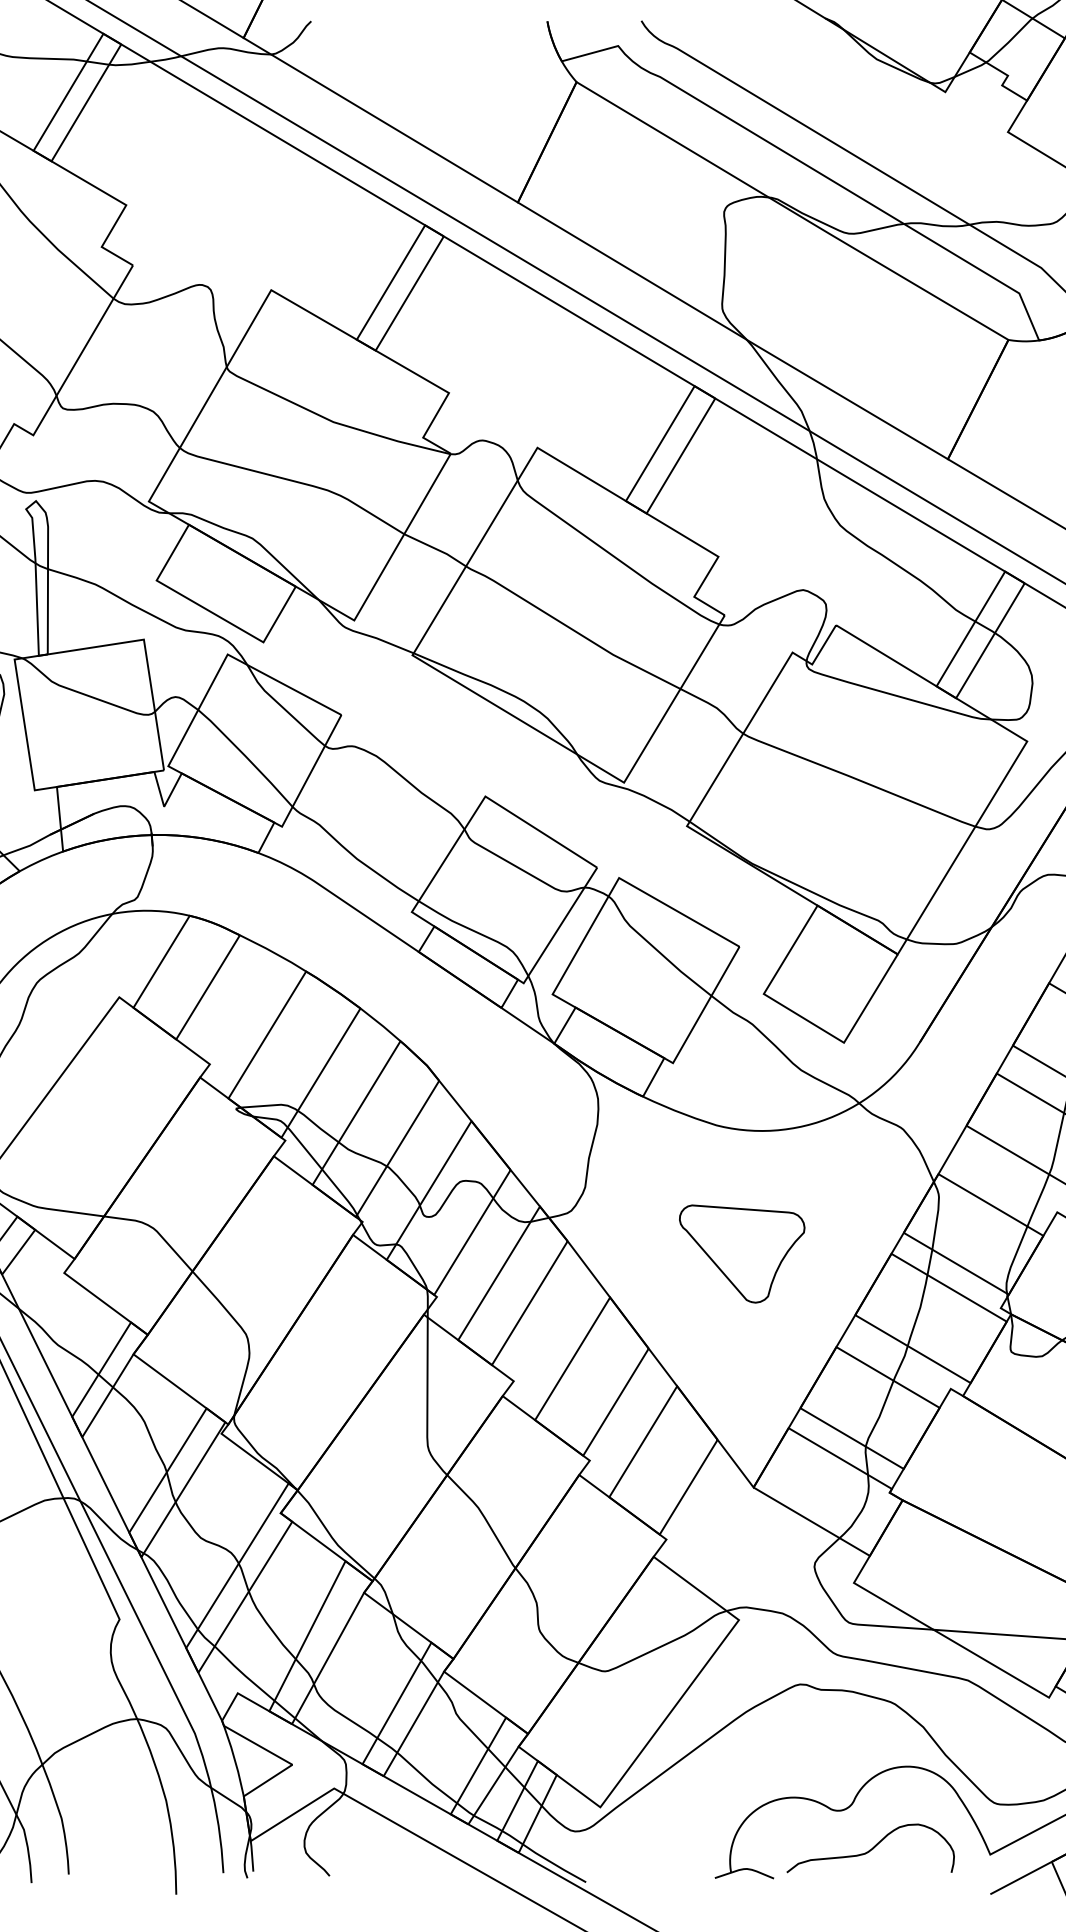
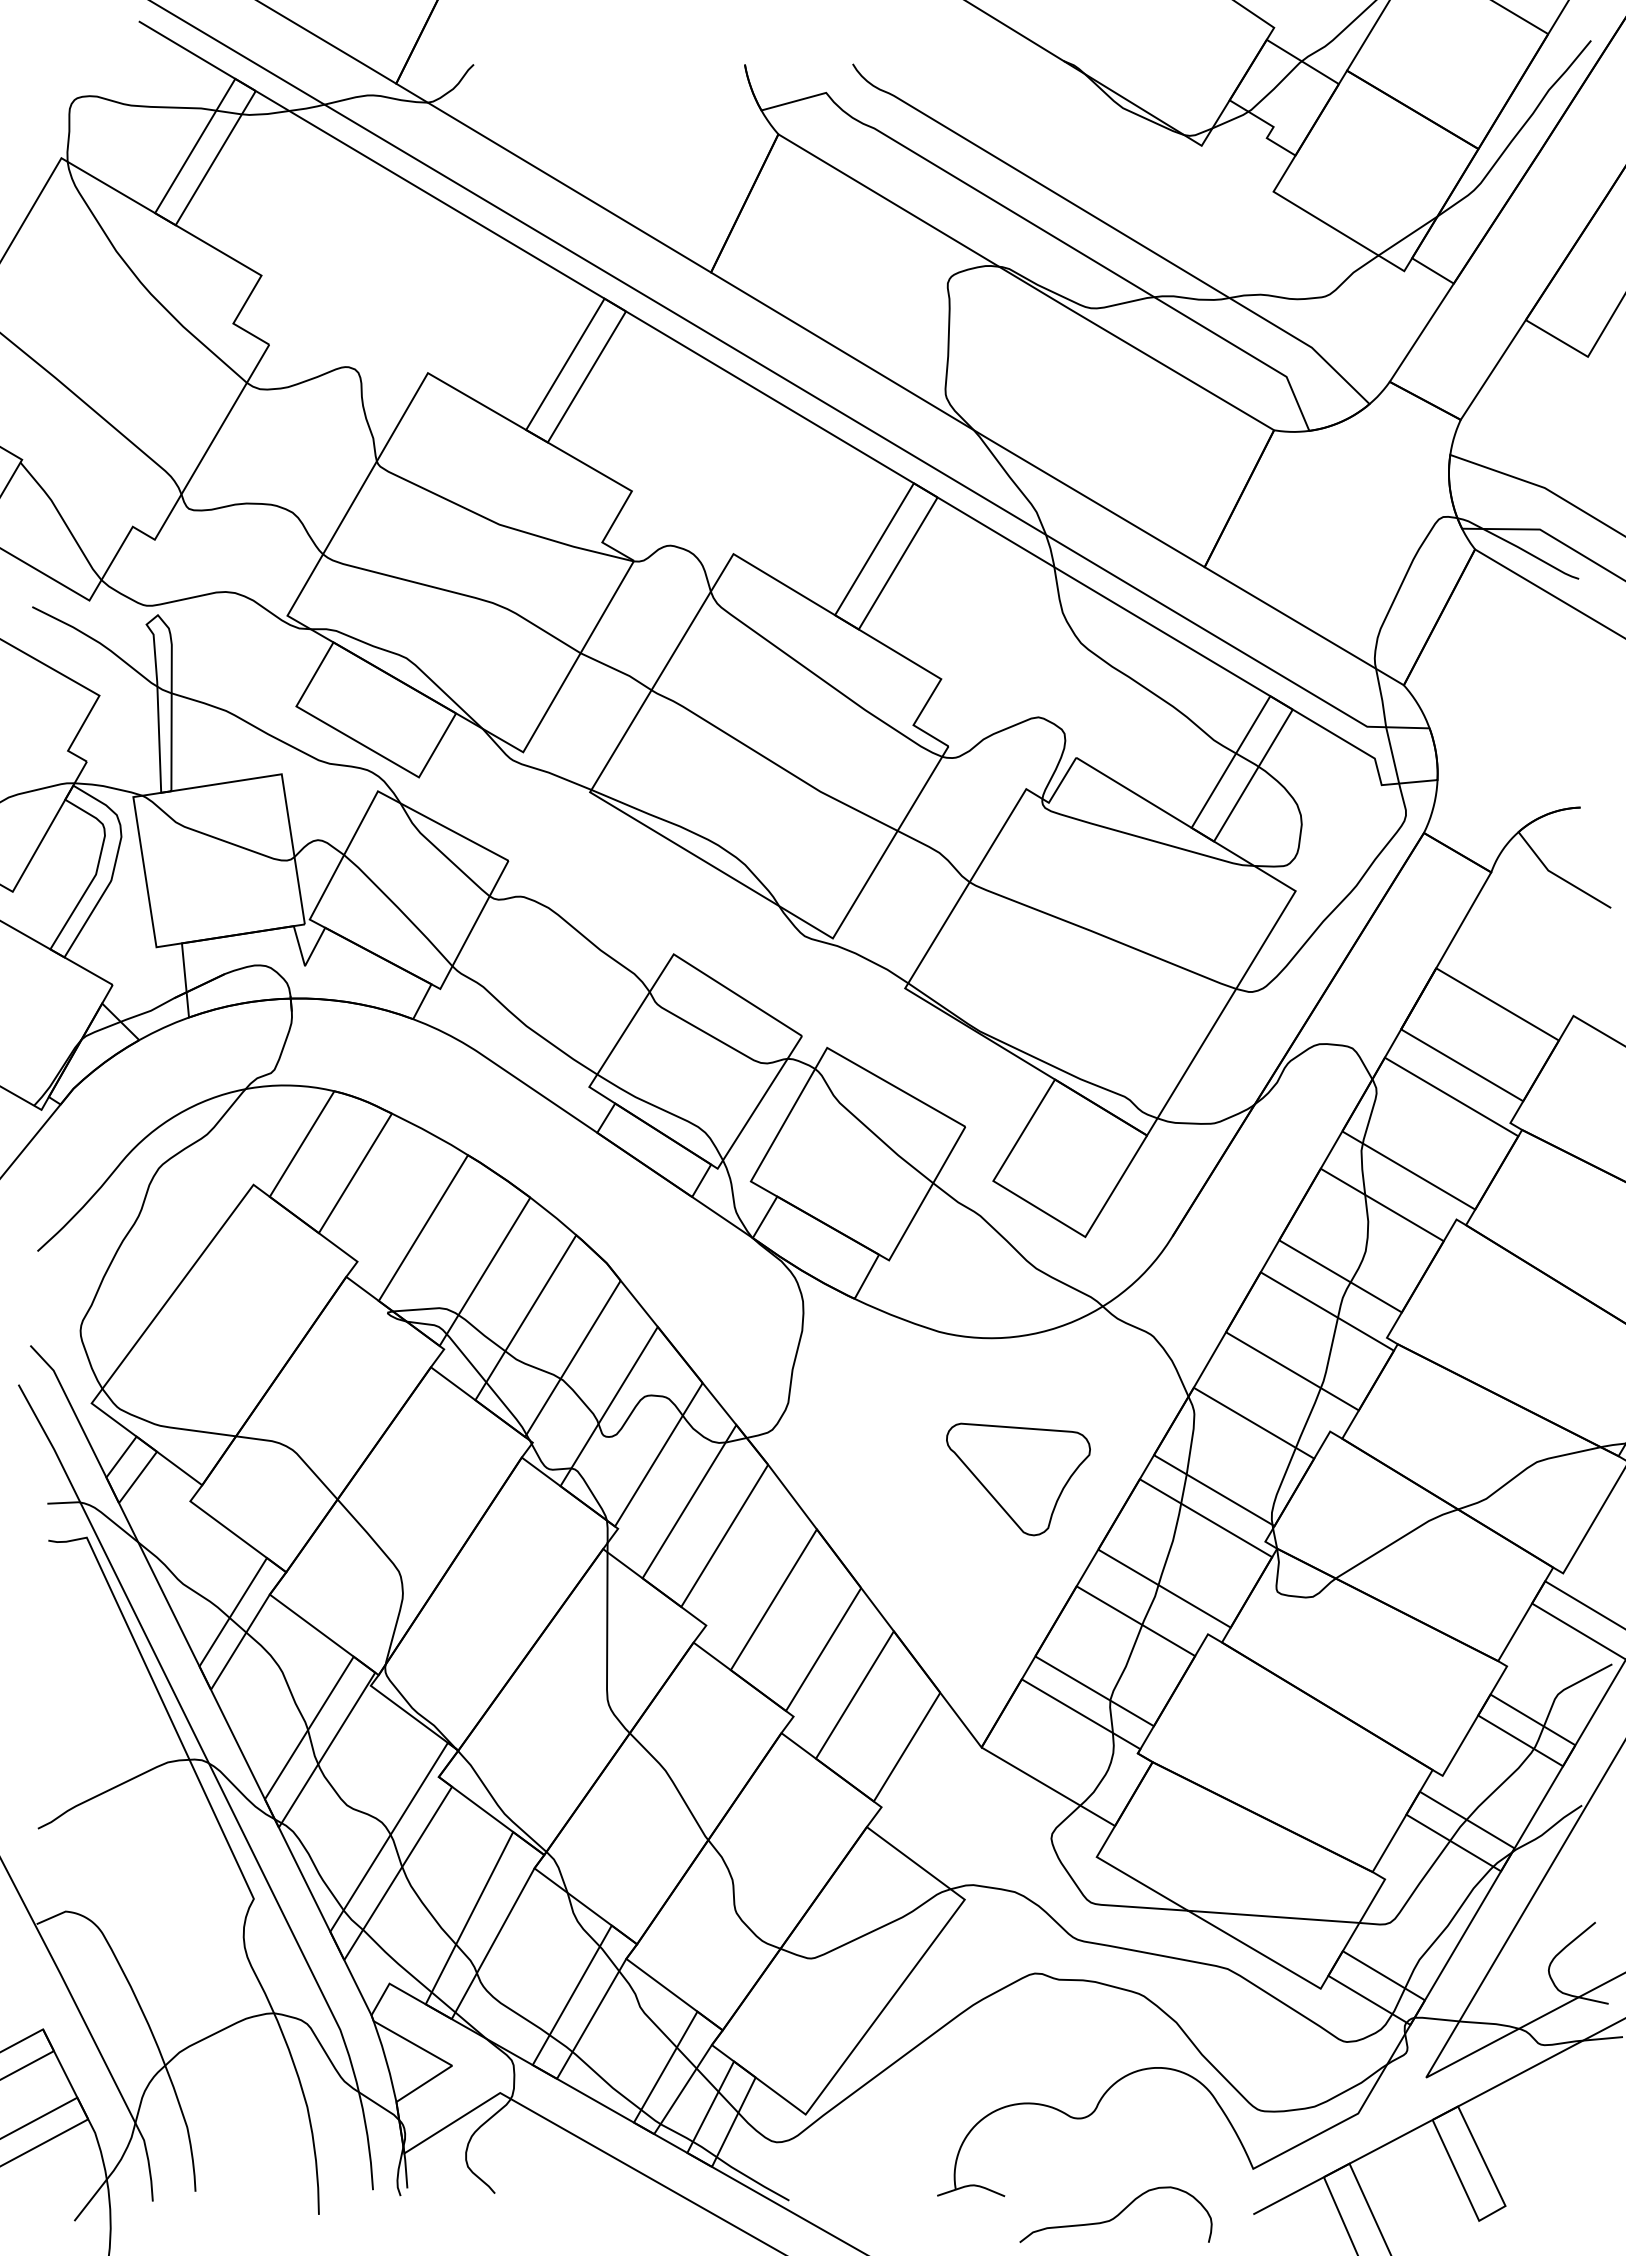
part: (742, 1254) -> (1018, 1479), moved
curve: (871, 1849) -> (1116, 2215), moved

